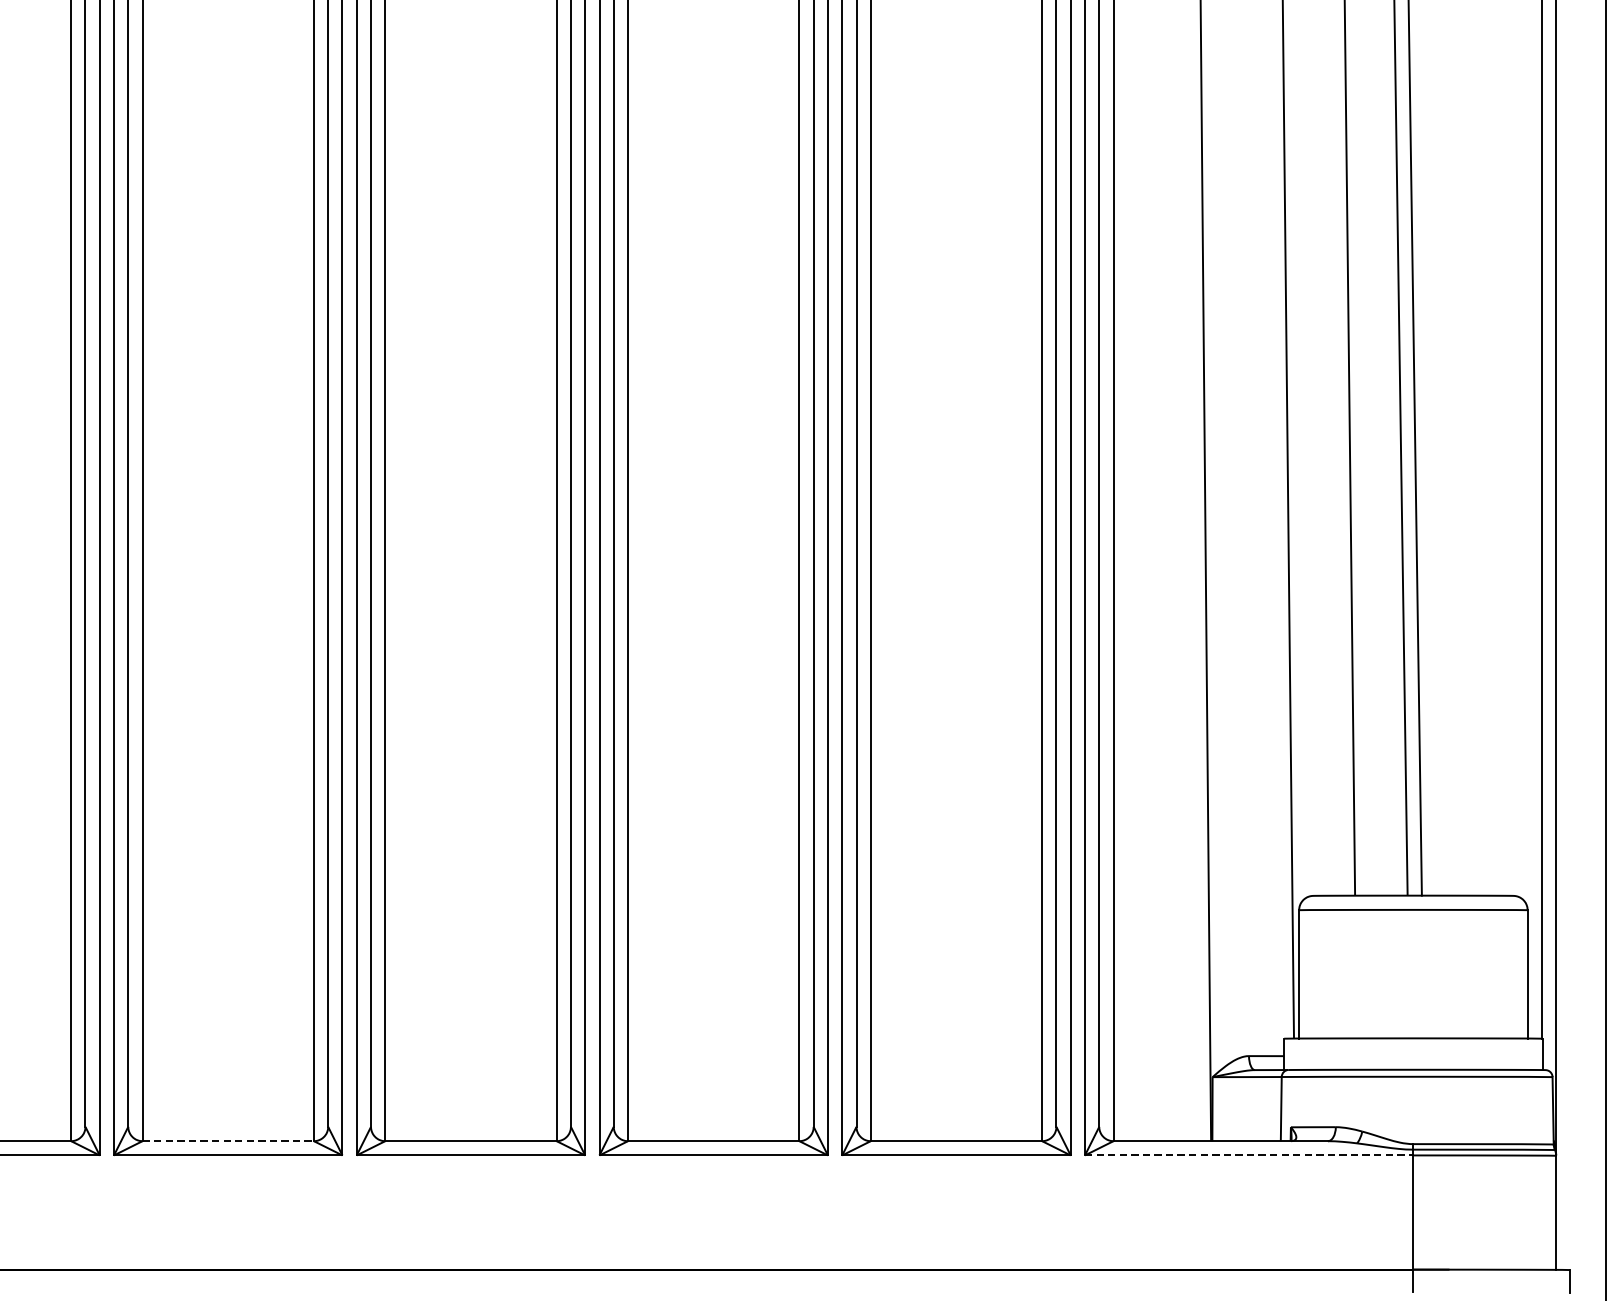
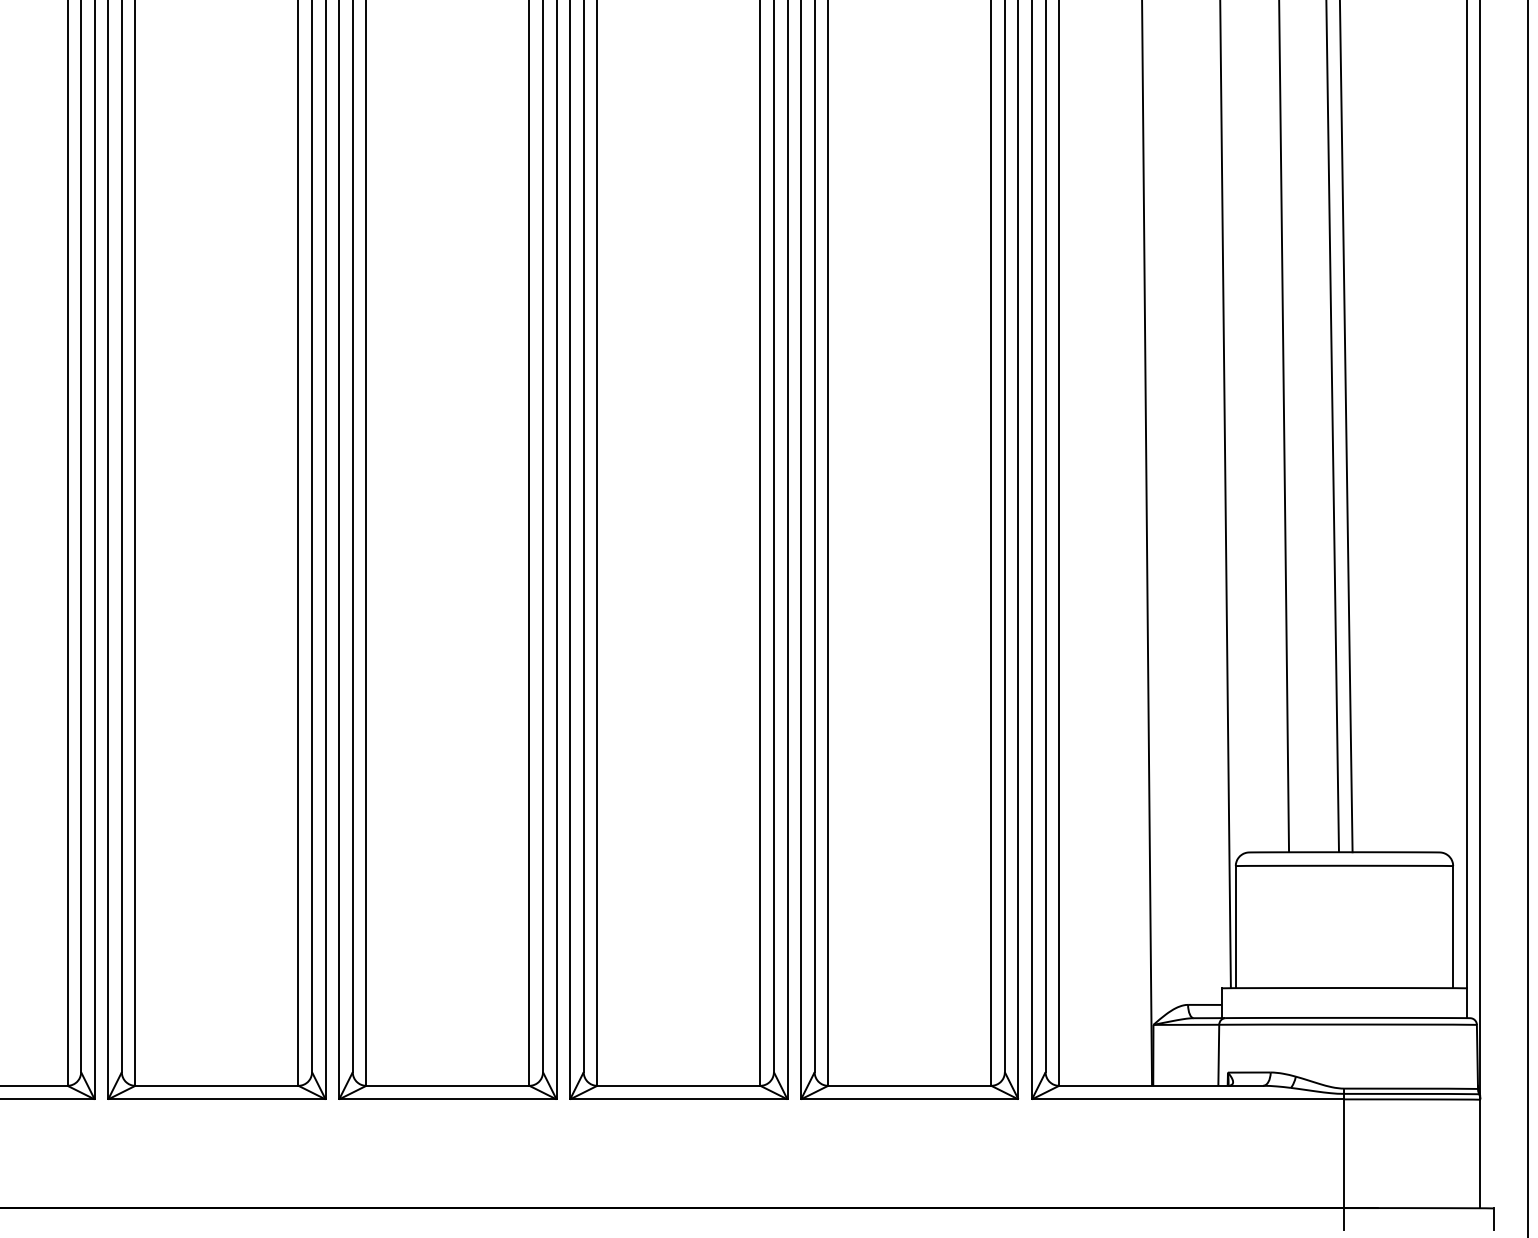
line: (227, 1140) -> (216, 1085), dashed -> solid
line: (1249, 1155) -> (1188, 1099), dashed -> solid

